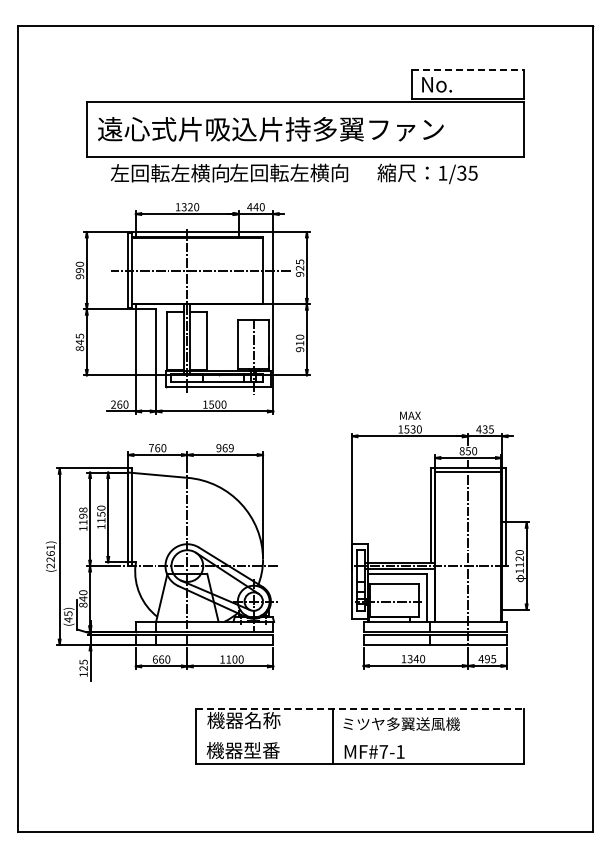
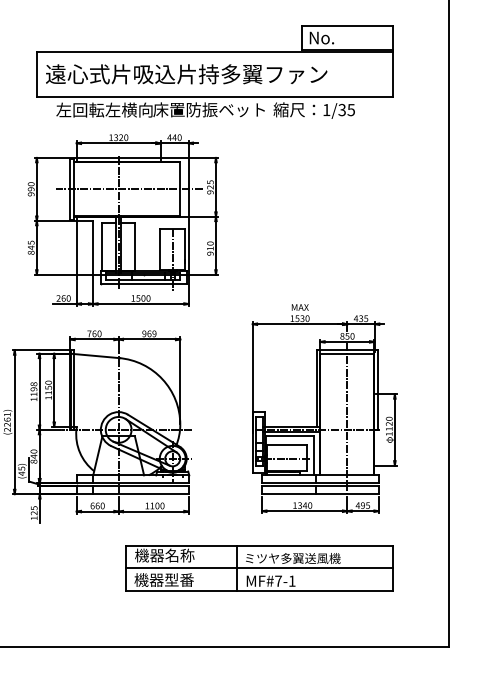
line: (468, 70) -> (347, 26), dashed -> solid
text: (298, 172) -> (209, 109), 左回転左横向 -> 床置防振ベット
line: (360, 708) -> (259, 545), dashed -> solid
line: (360, 736) -> (259, 568), added

